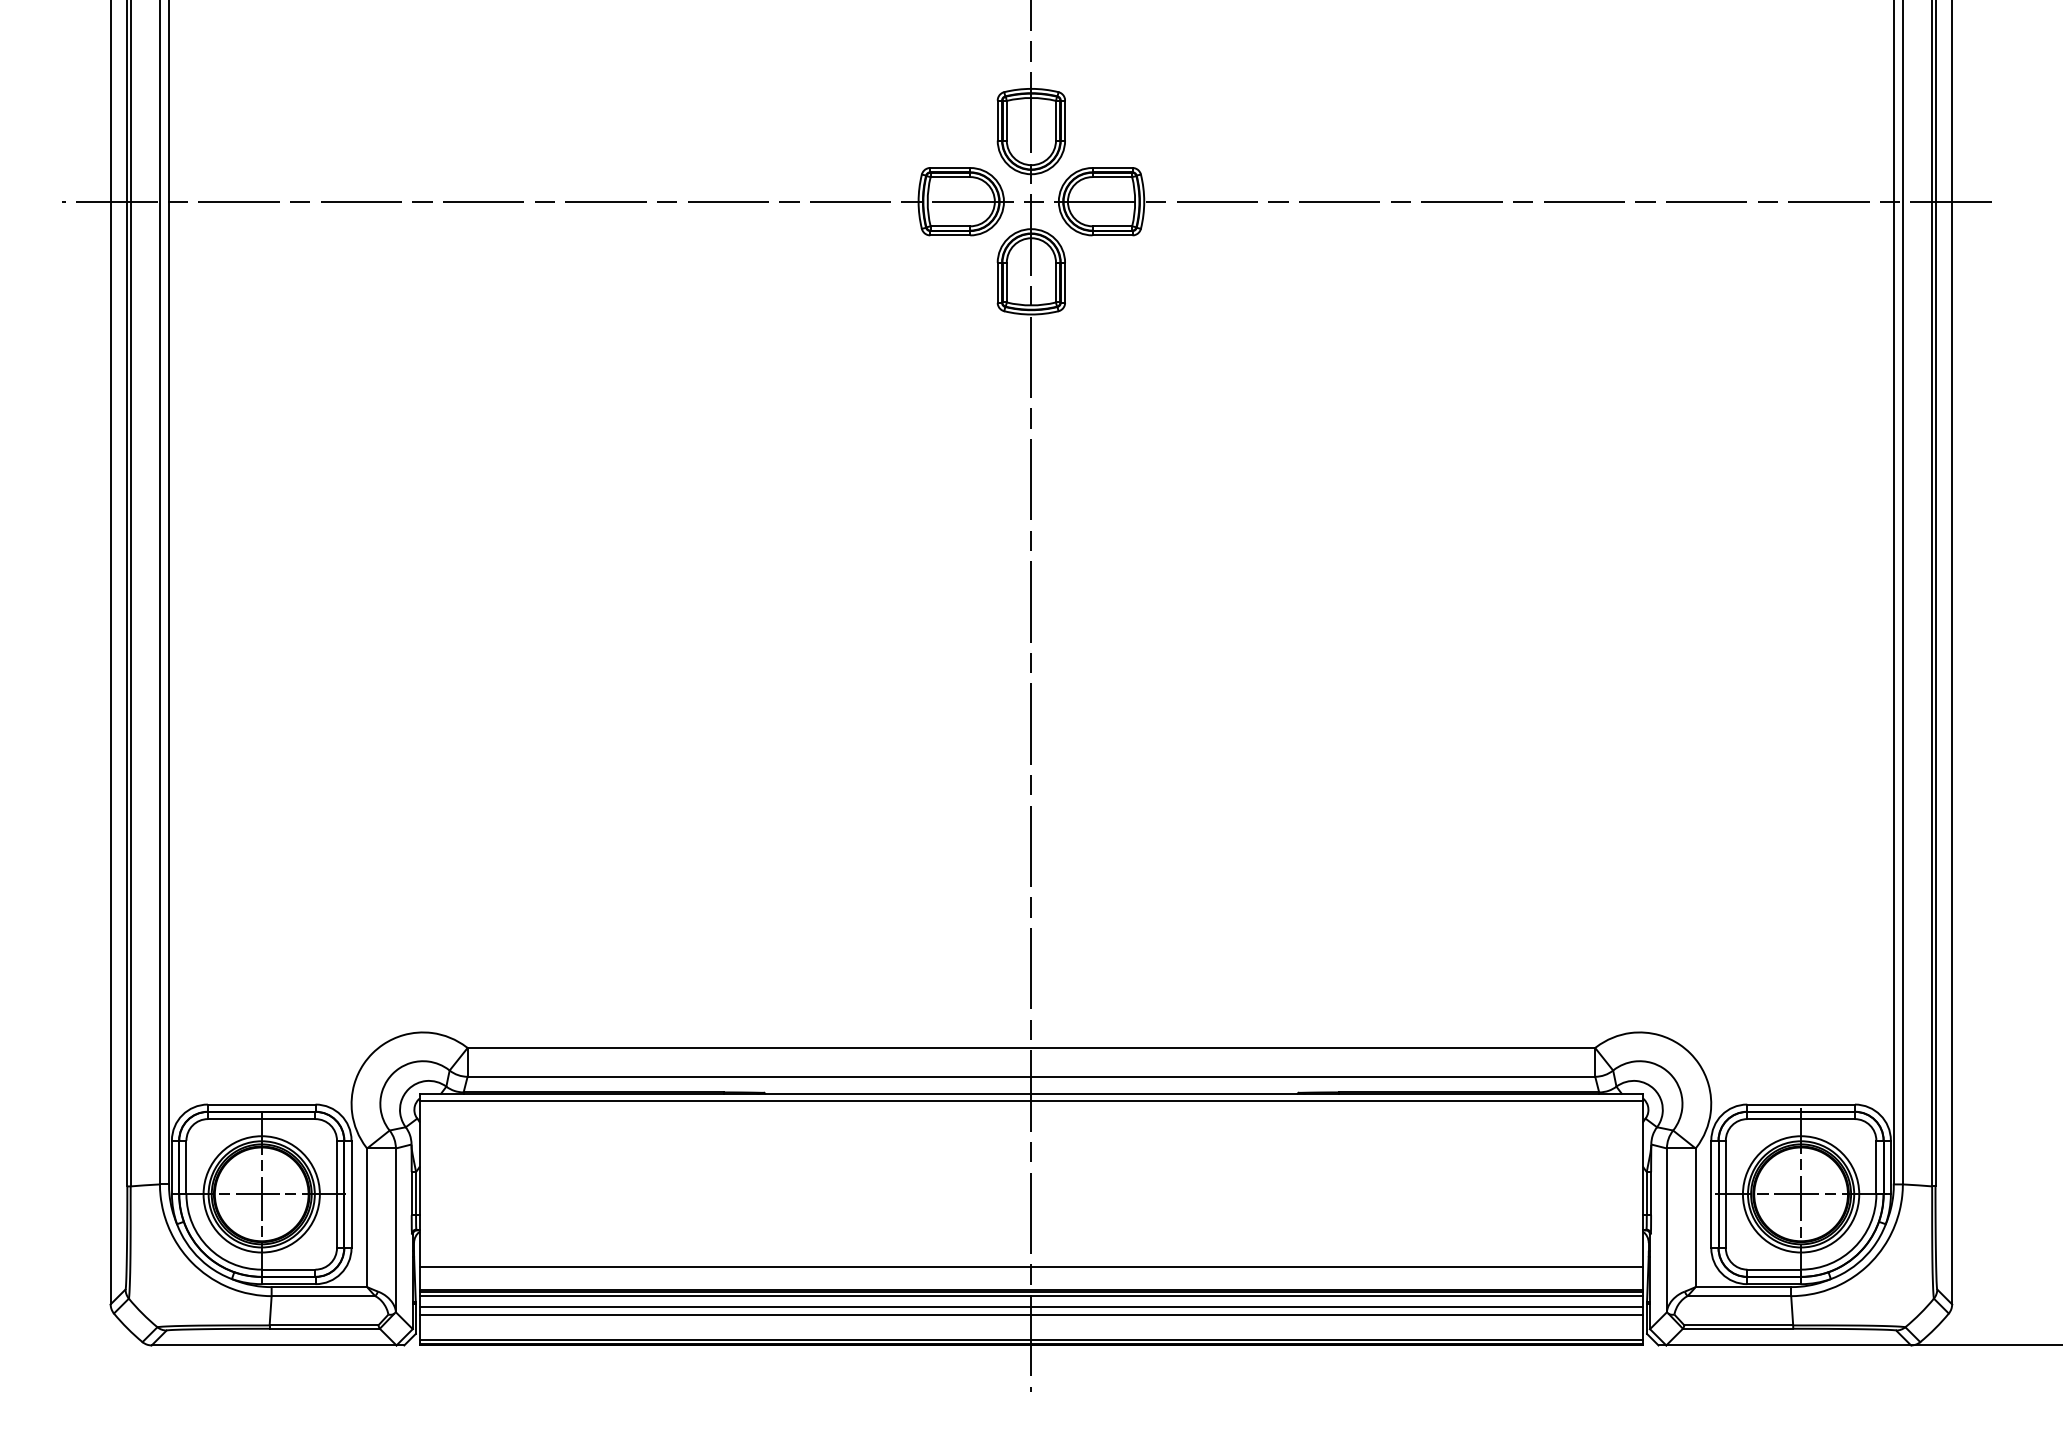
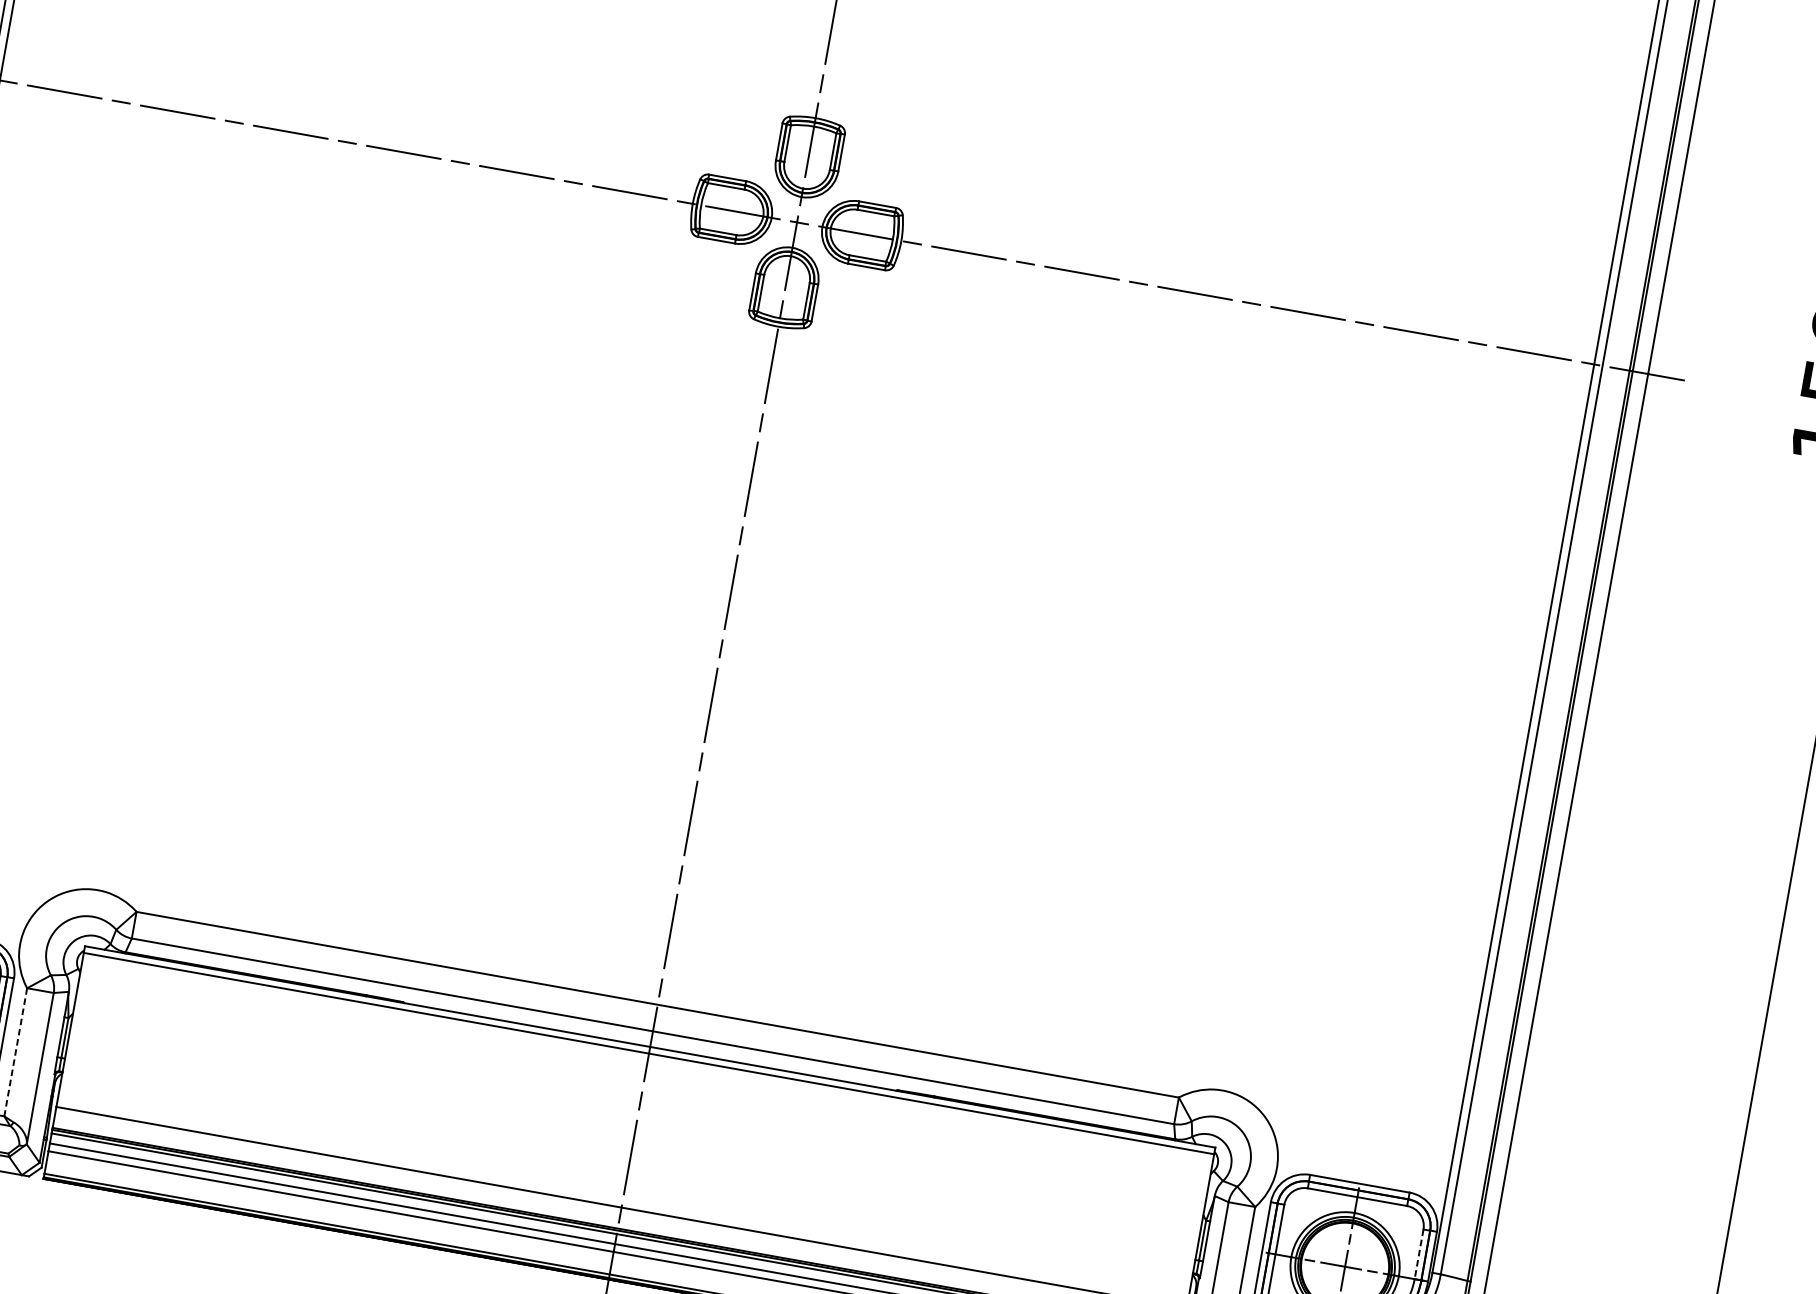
line: (1876, 1167) -> (1419, 1254), solid -> dashed
line: (367, 1218) -> (15, 1053), solid -> dashed

